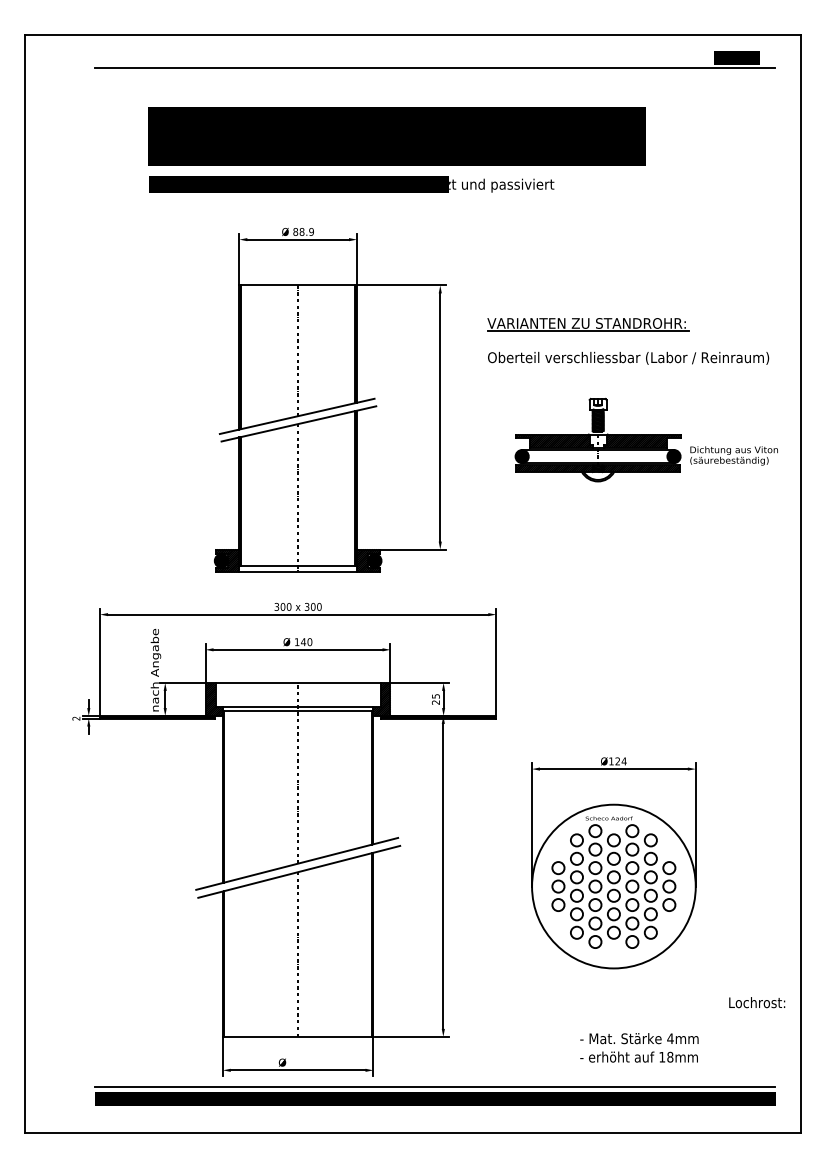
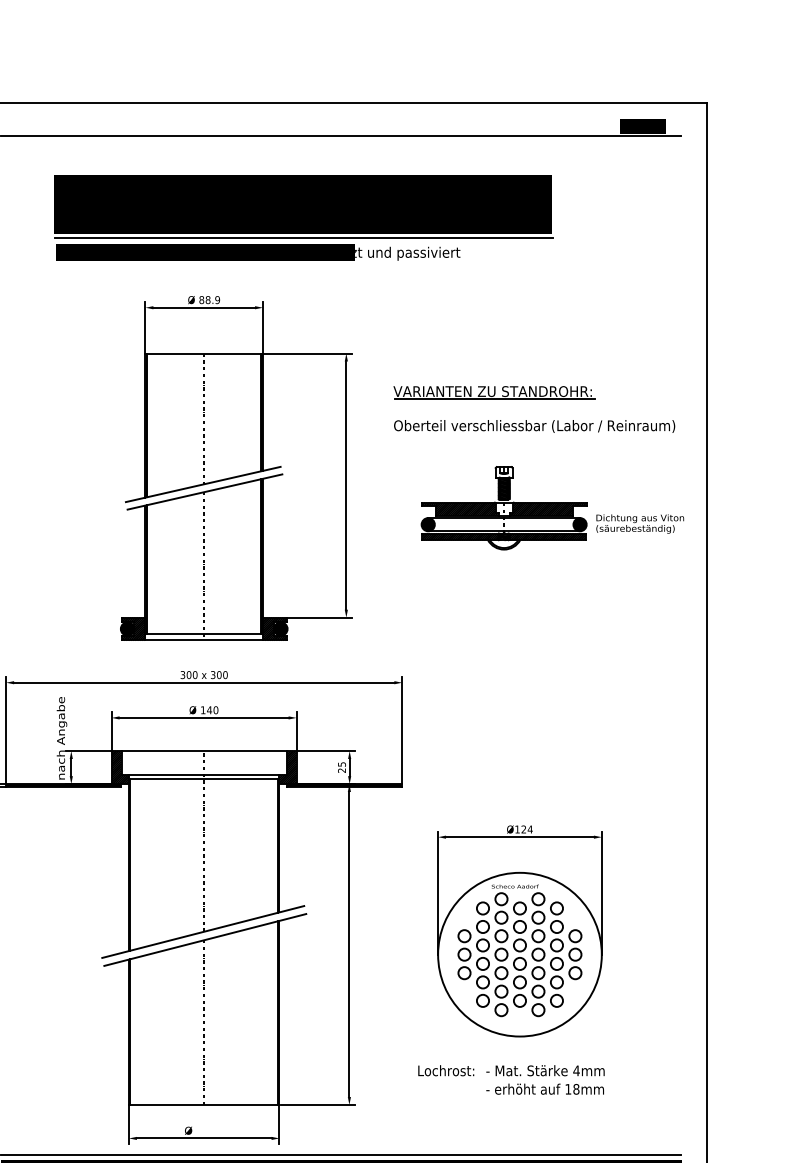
line: (398, 169) -> (304, 237), added
text: (757, 1002) -> (446, 1070), moved
text: (639, 1047) -> (545, 1079), moved

